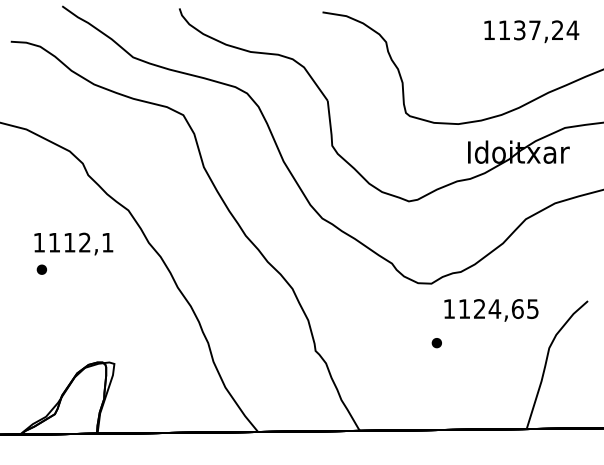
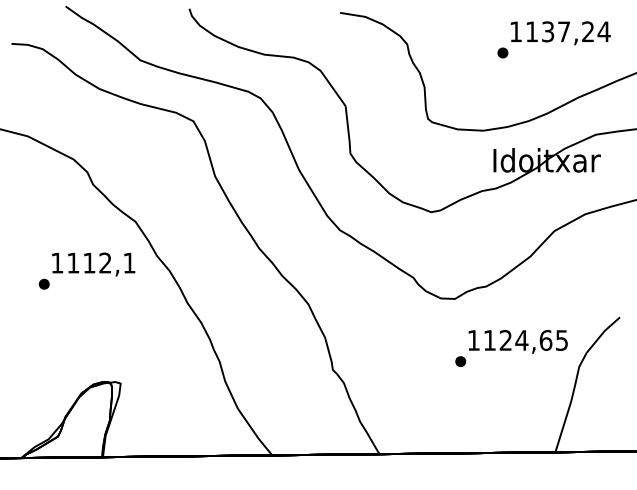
part: (476, 50) -> (502, 53), added
text: (73, 243) -> (93, 263), moved
text: (491, 310) -> (518, 342), moved

